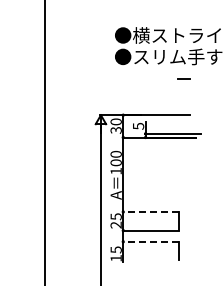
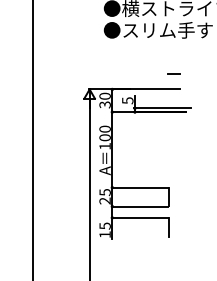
line: (183, 78) -> (173, 73), moved
line: (150, 211) -> (139, 187), dashed -> solid
line: (150, 241) -> (139, 217), dashed -> solid

